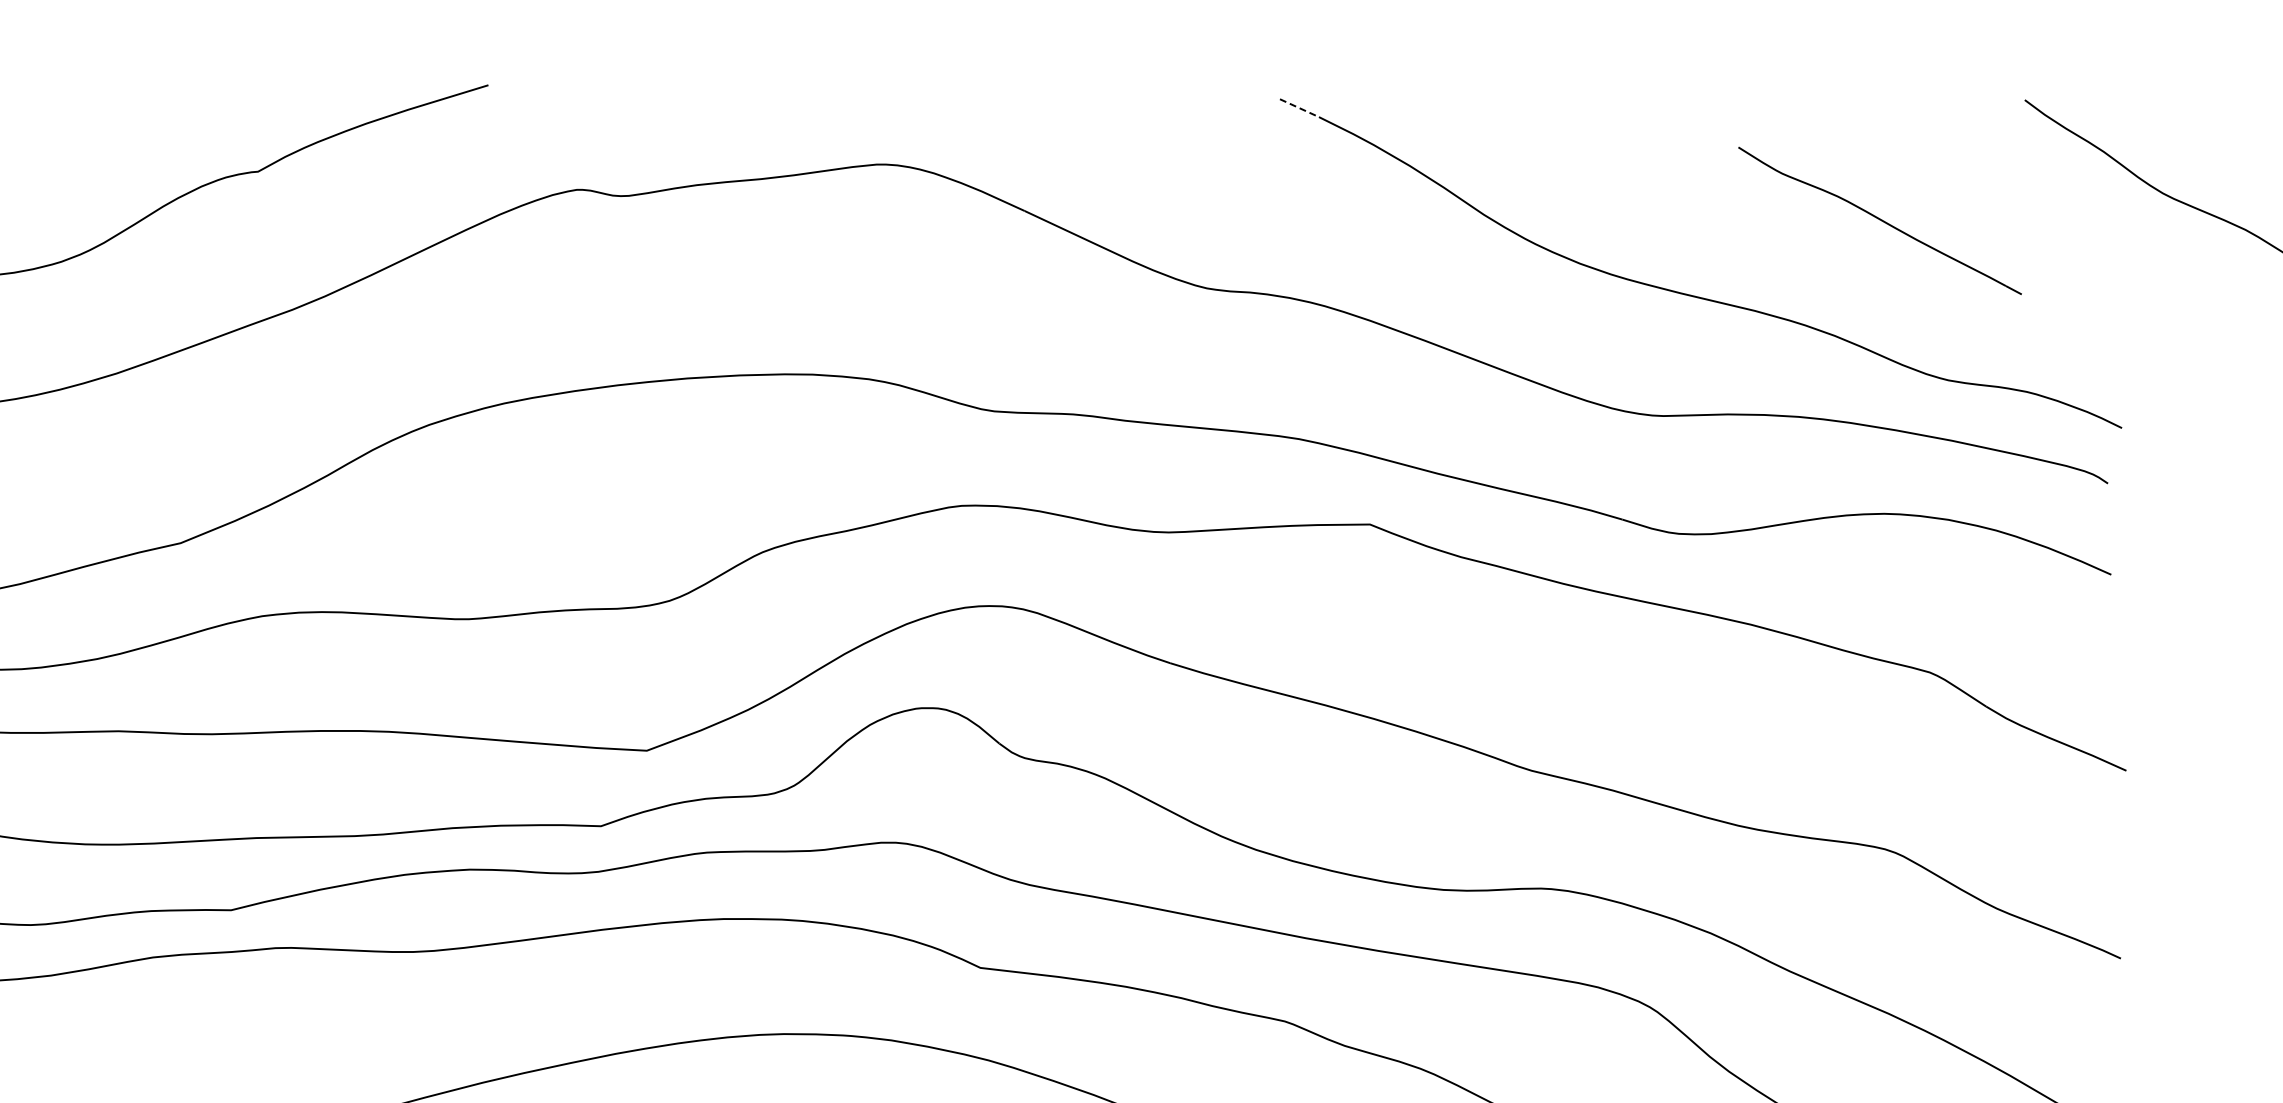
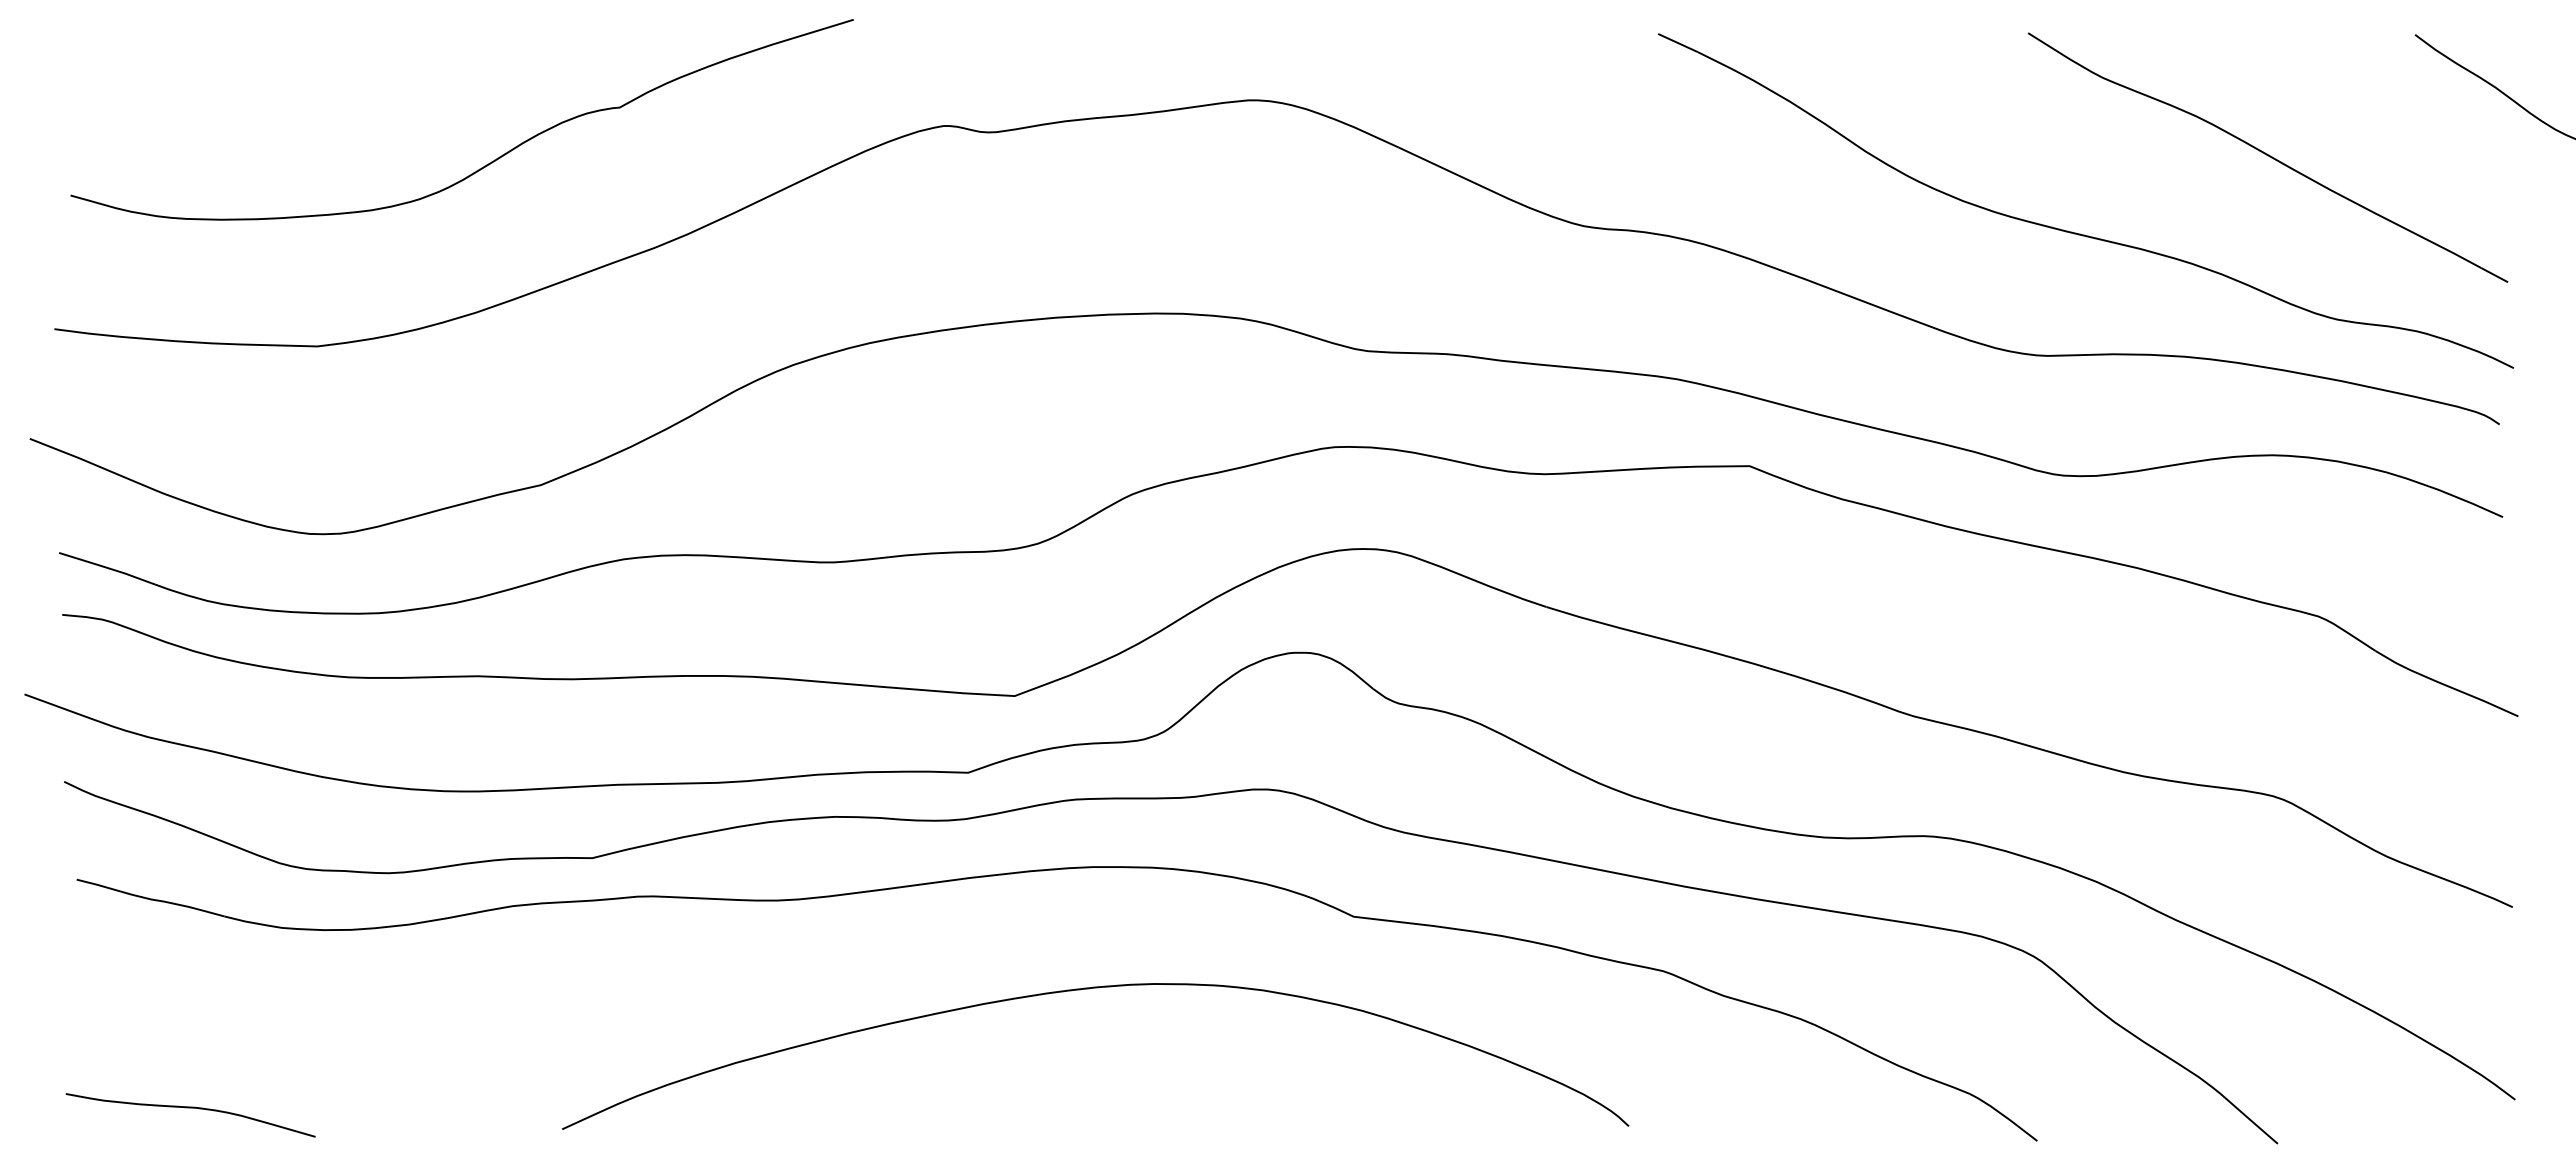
line: (1299, 108) -> (1677, 43), dashed -> solid
part: (1879, 220) -> (2267, 157), size x1.67

